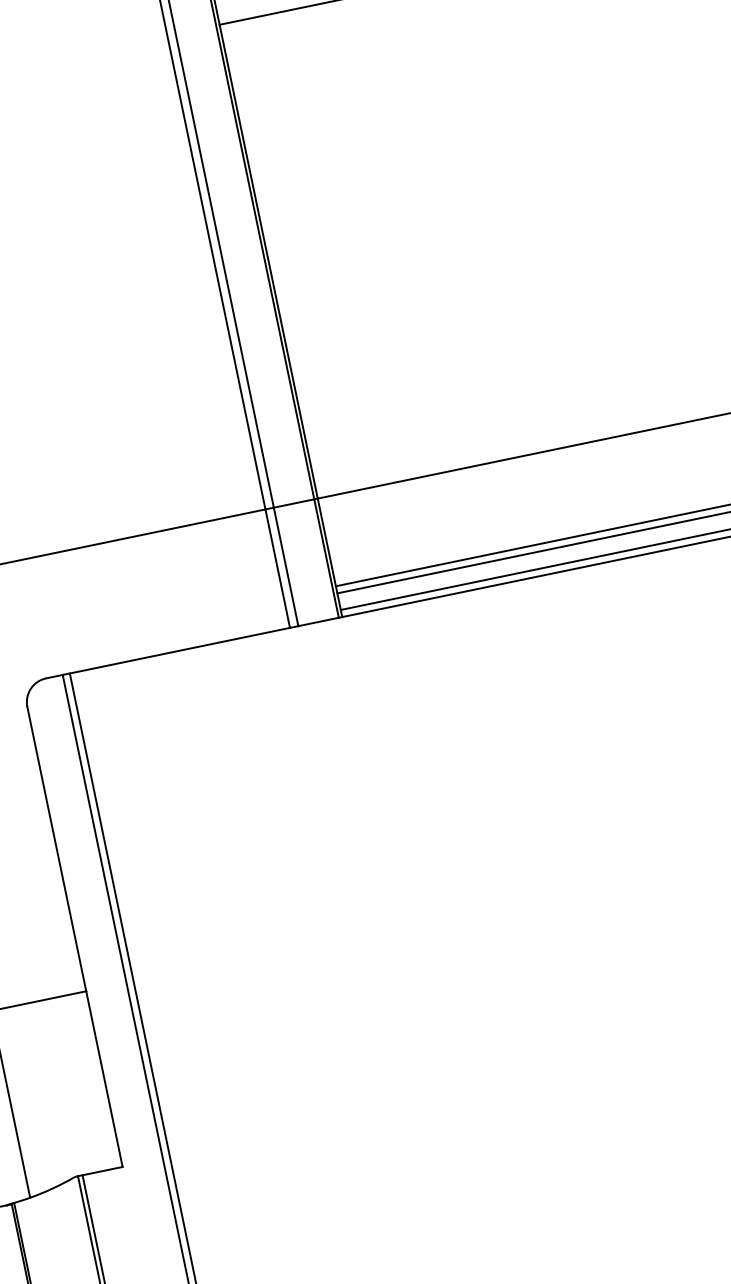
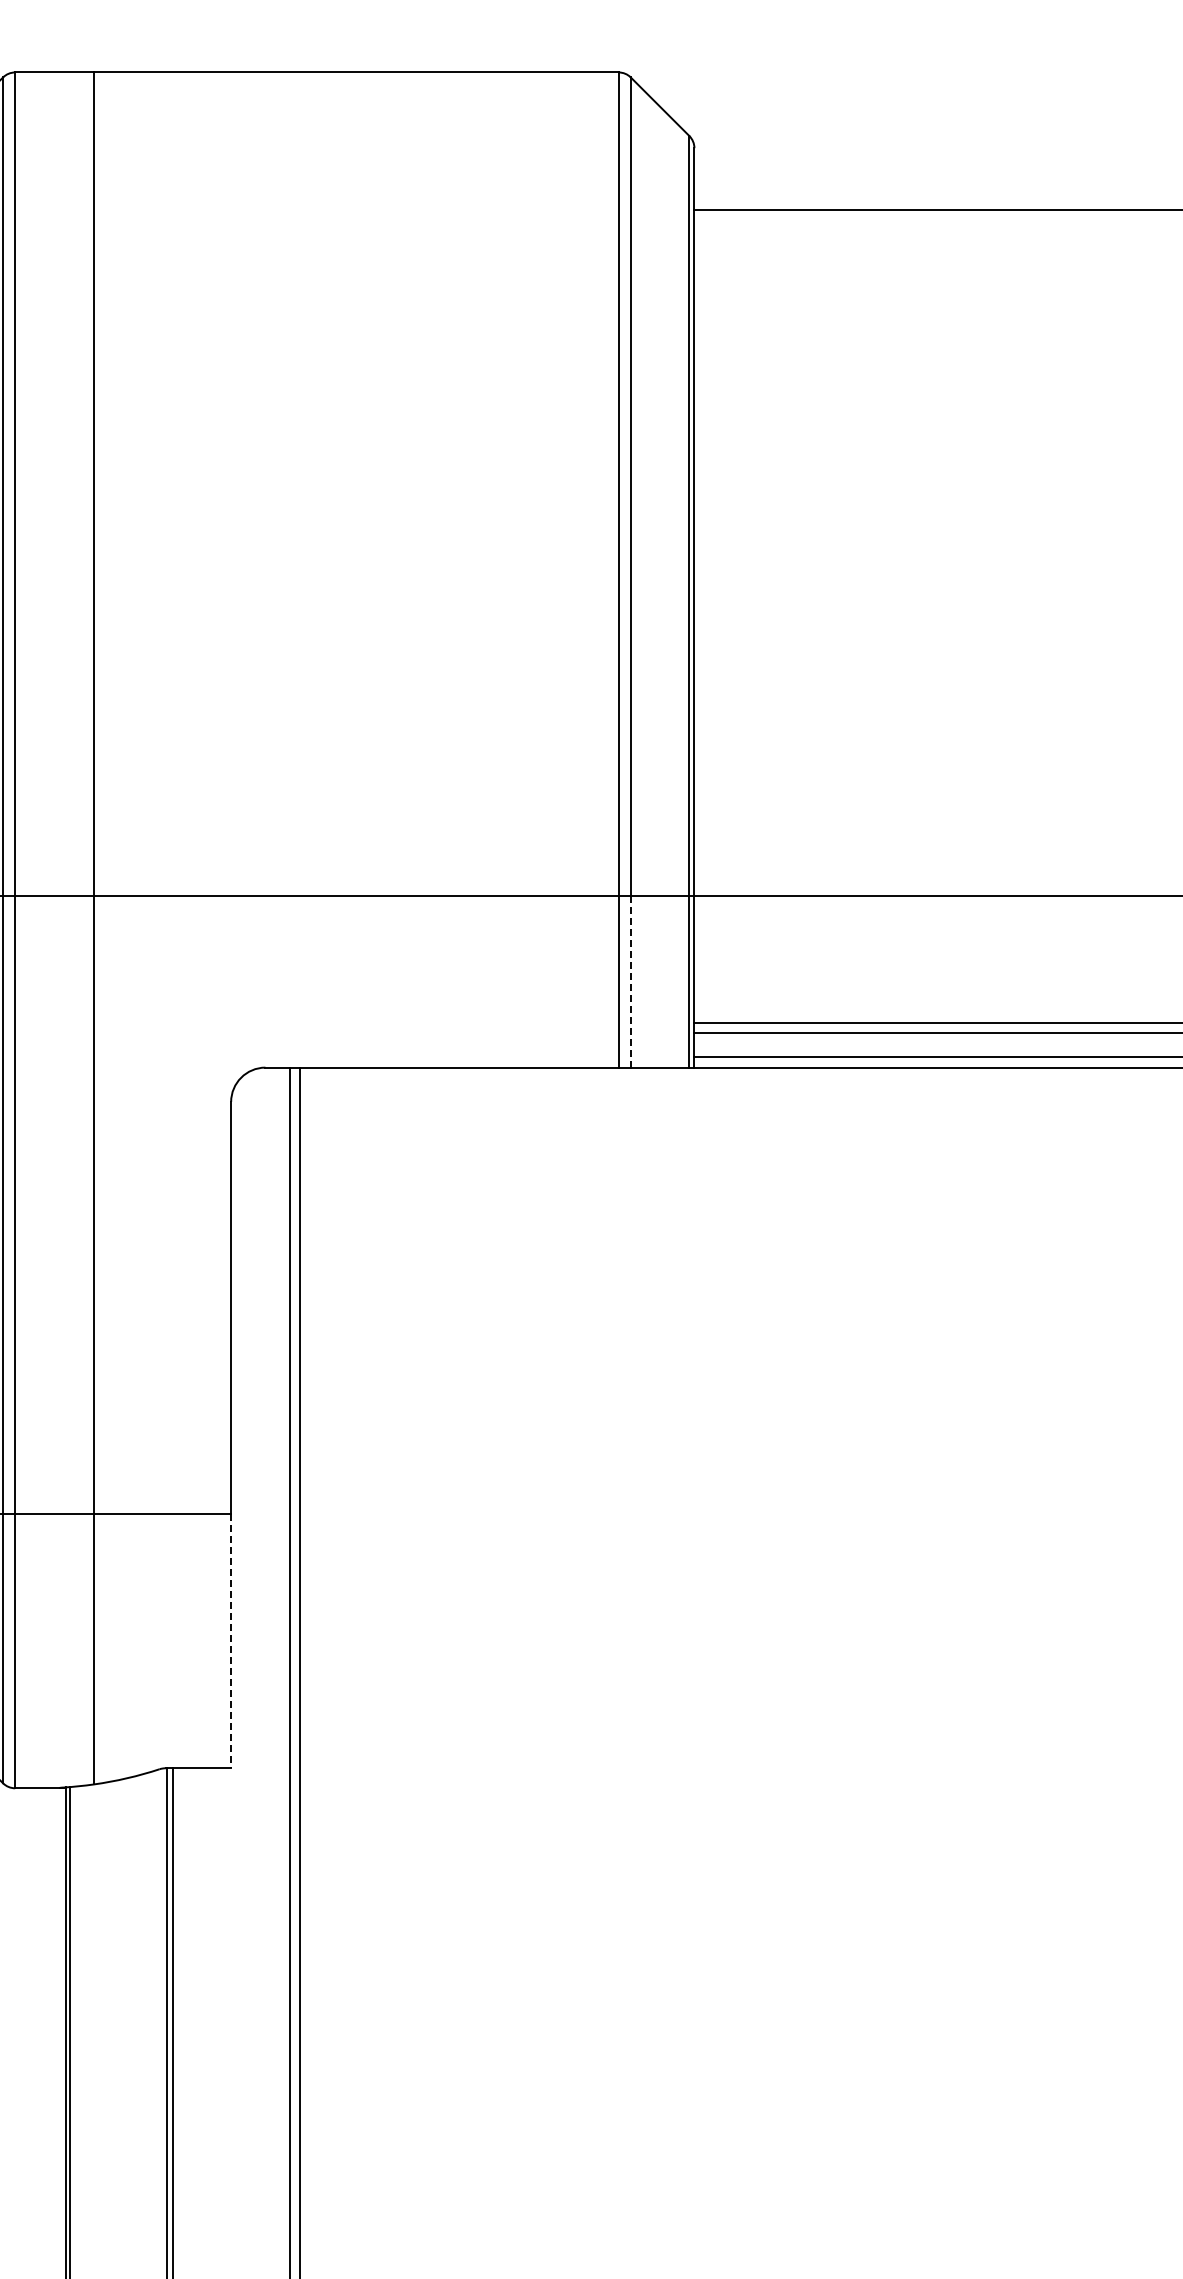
line: (285, 566) -> (630, 981), solid -> dashed
line: (104, 1079) -> (231, 1641), solid -> dashed

